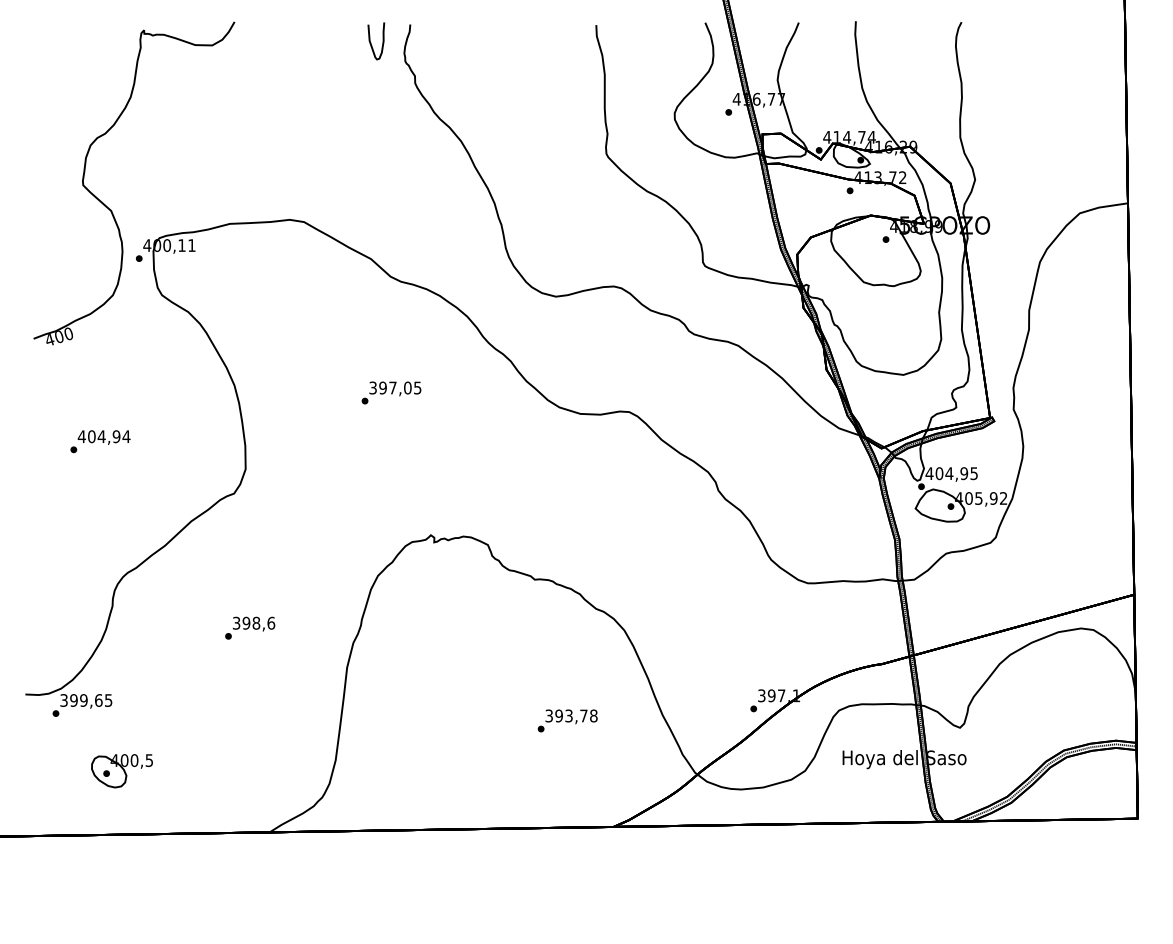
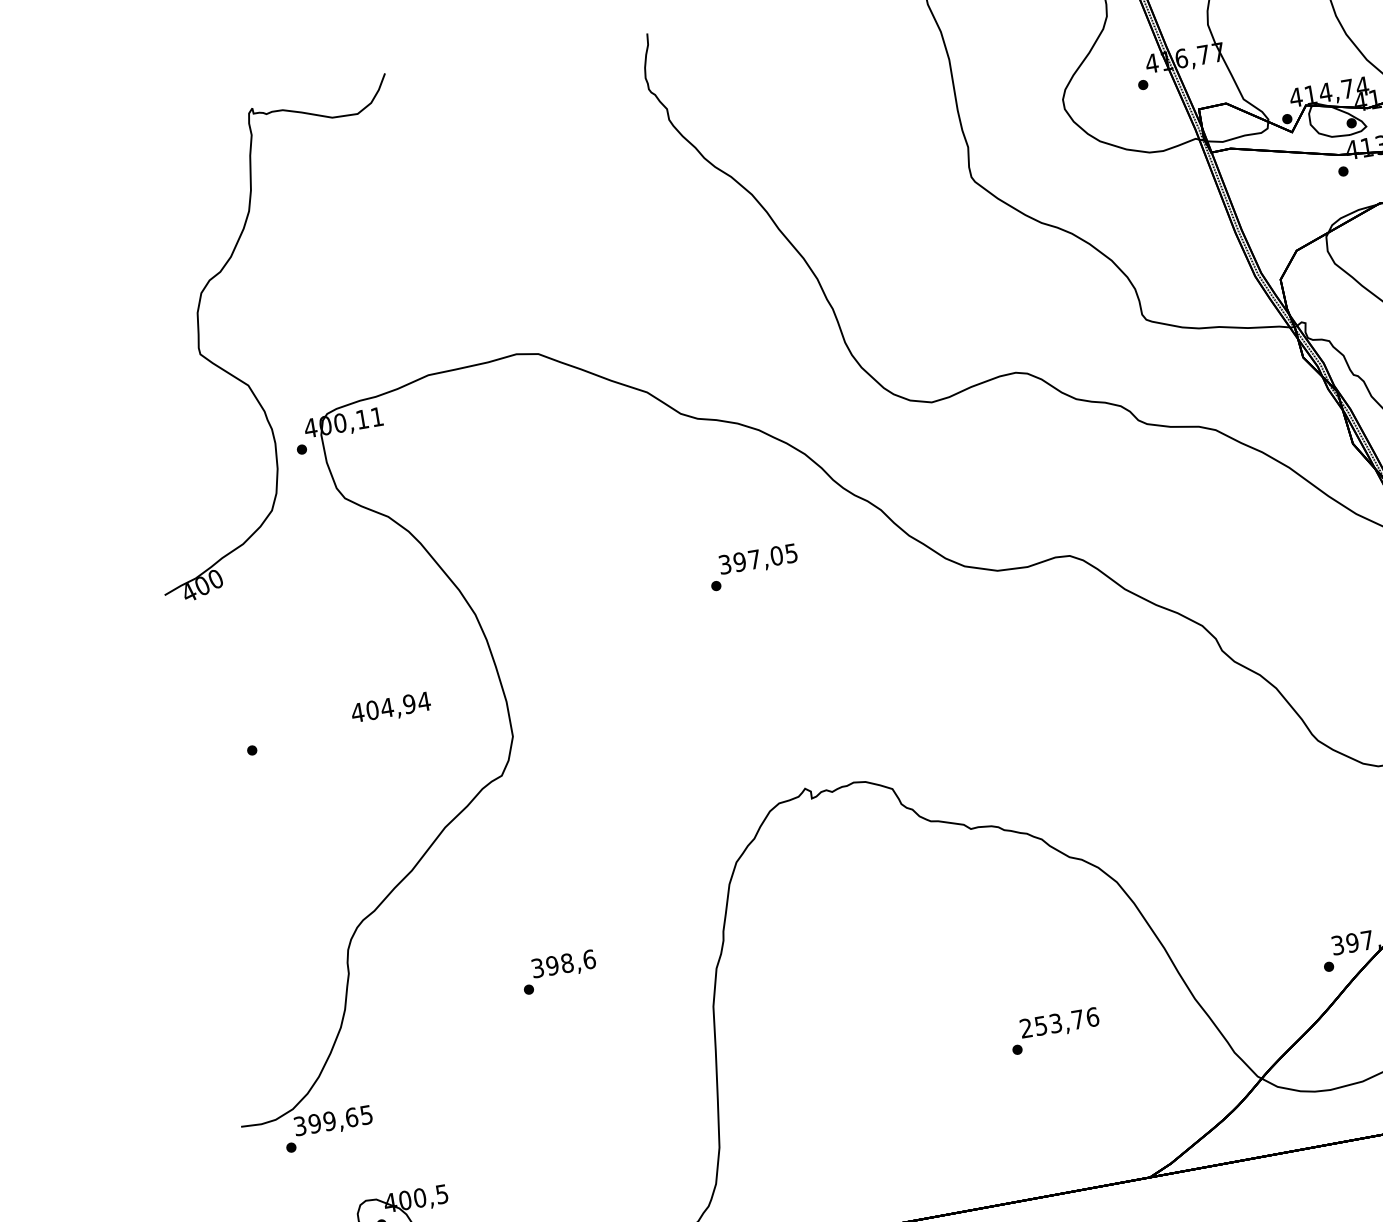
curve: (371, 42) -> (593, 69), removed
text: (391, 392) -> (753, 566), moved
text: (103, 437) -> (390, 708), moved
text: (571, 715) -> (1059, 1022), 393,78 -> 253,76

